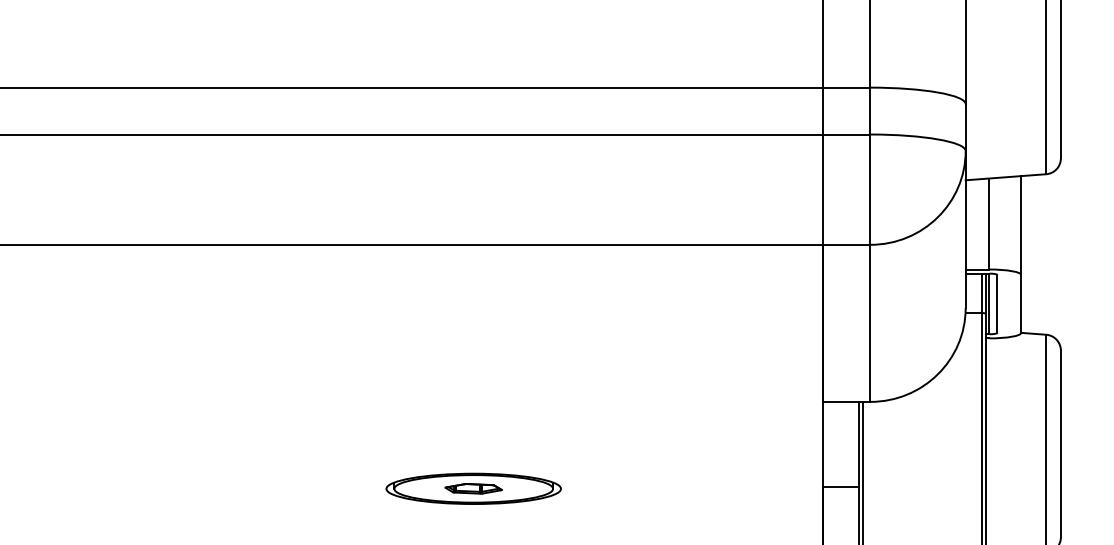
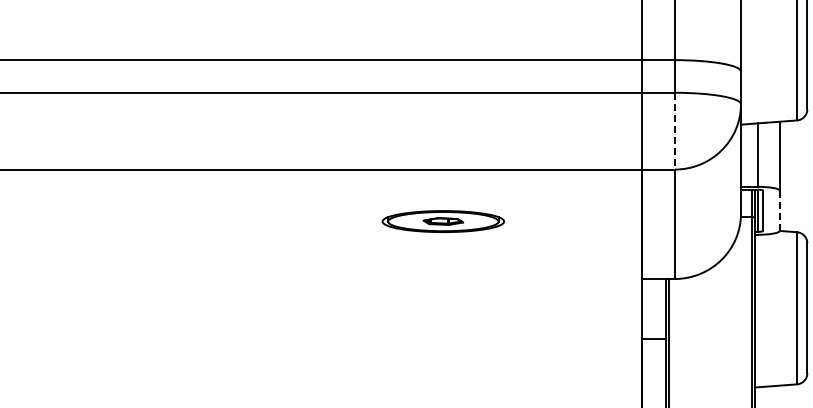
line: (870, 190) -> (674, 131), solid -> dashed
line: (1020, 303) -> (779, 210), solid -> dashed
part: (472, 488) -> (442, 221), moved

